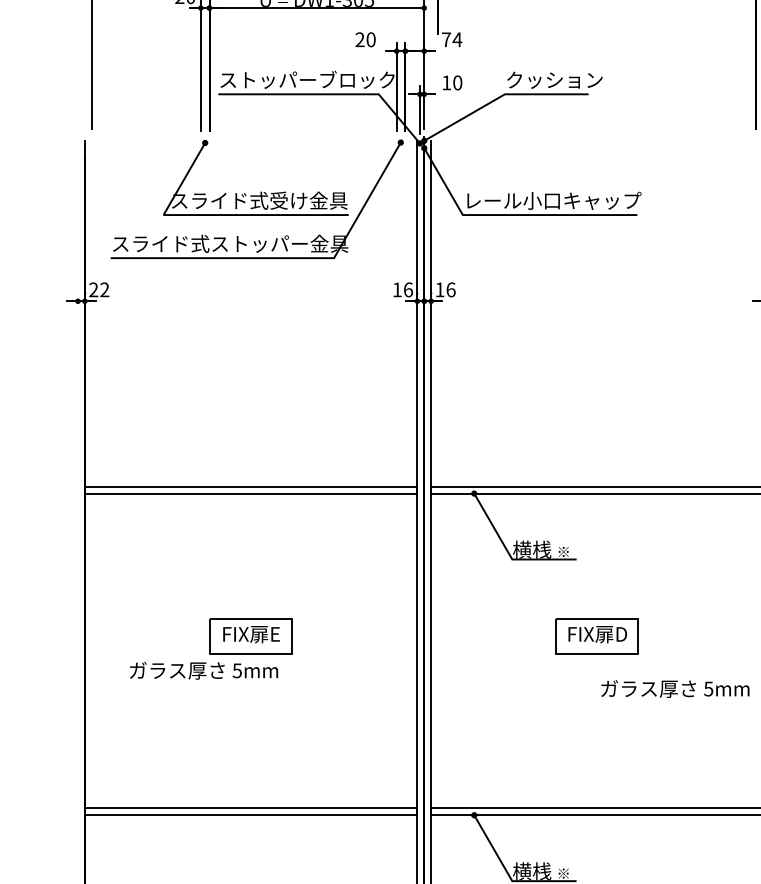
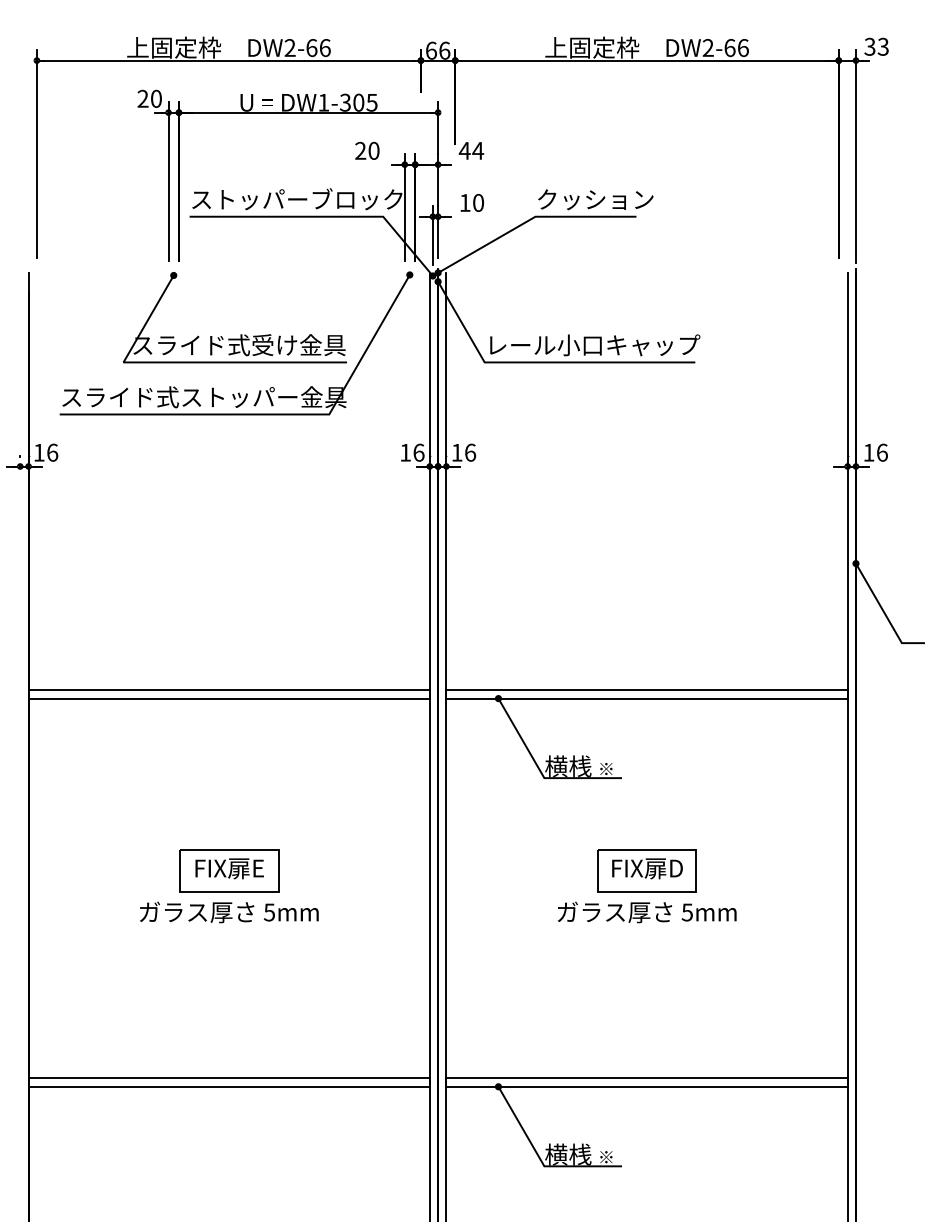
text: (446, 39) -> (464, 150), 74 -> 44
text: (98, 289) -> (45, 452), 22 -> 16
text: (204, 670) -> (229, 912), moved
text: (675, 689) -> (647, 912), moved

